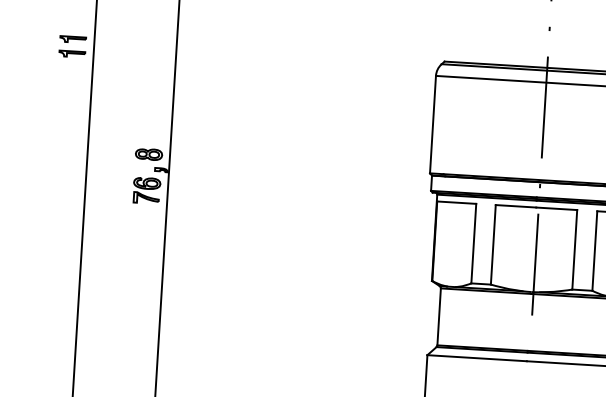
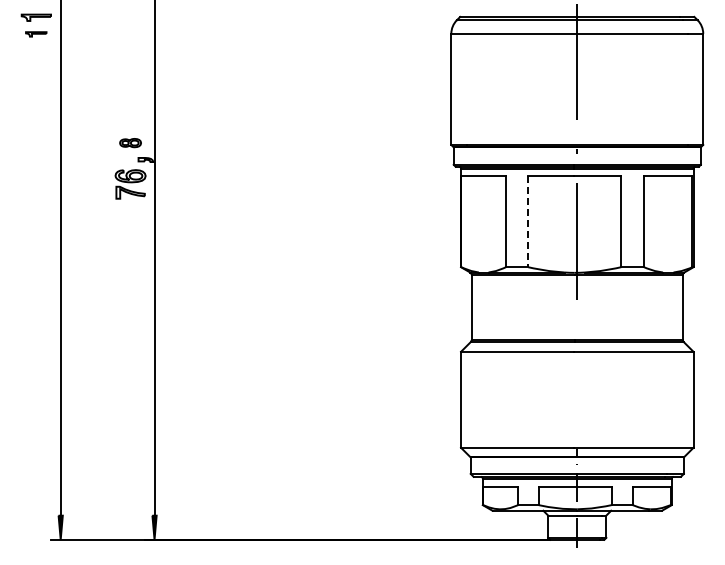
part: (71, 54) -> (35, 34), size x0.7
part: (148, 153) -> (130, 142), size x0.7
line: (493, 245) -> (528, 222), solid -> dashed

